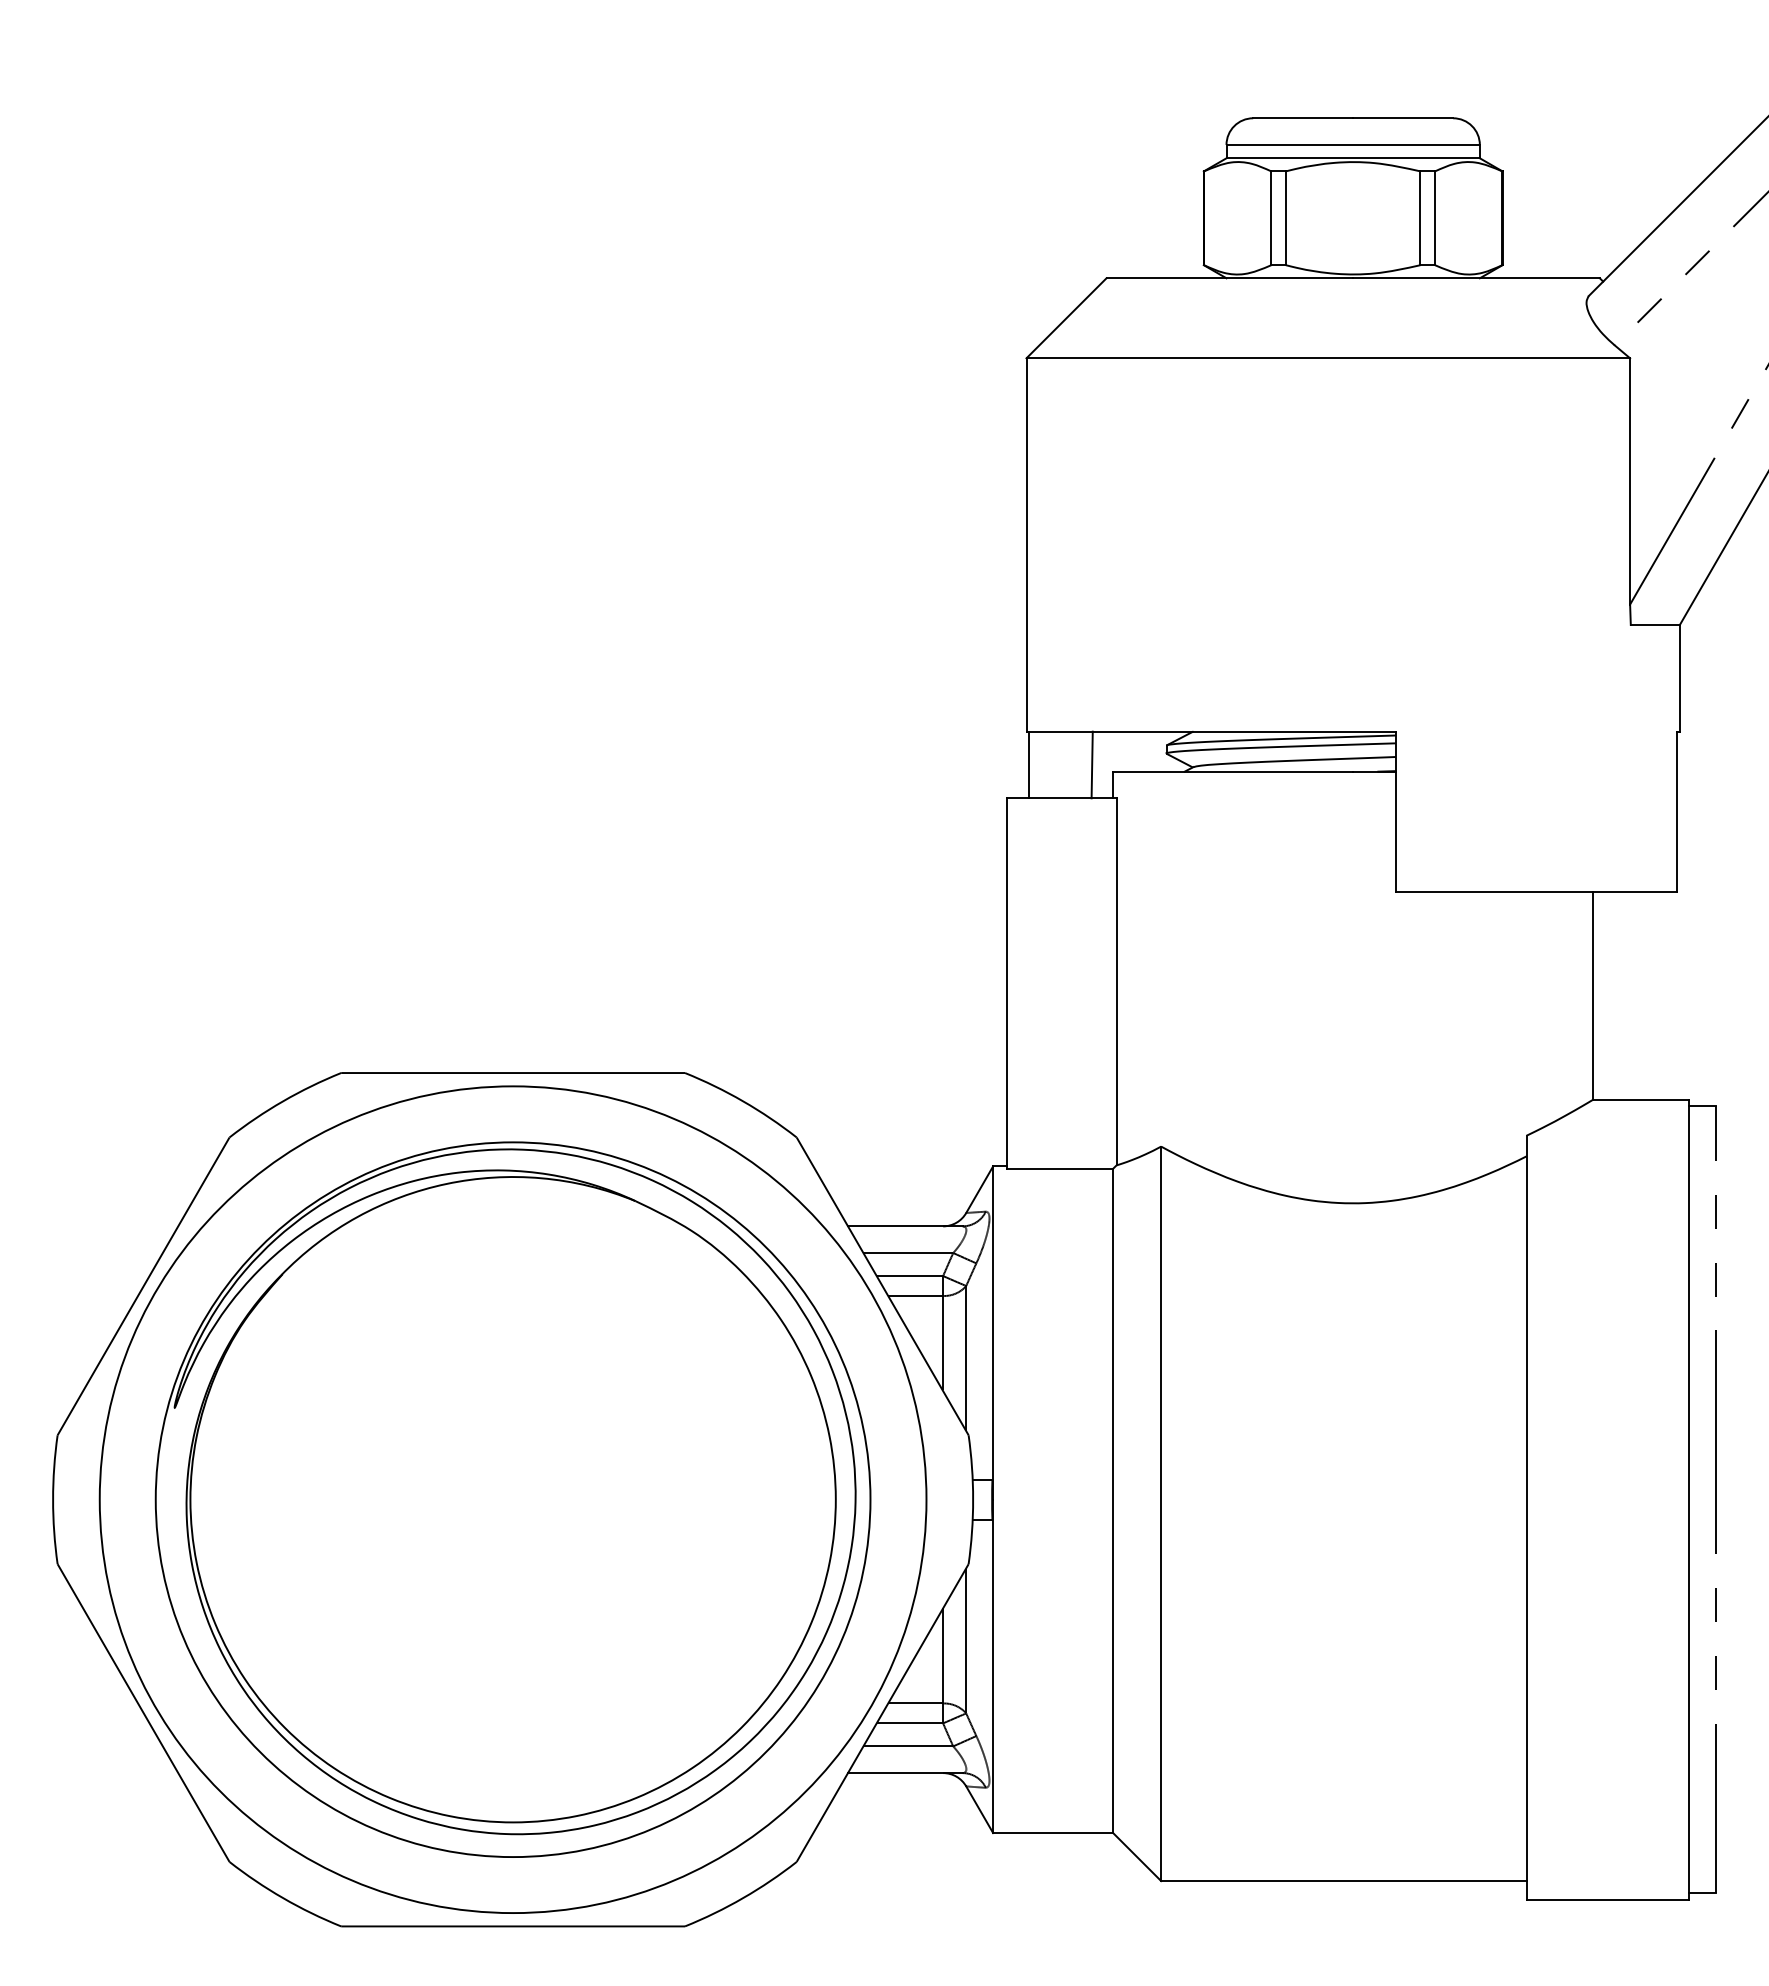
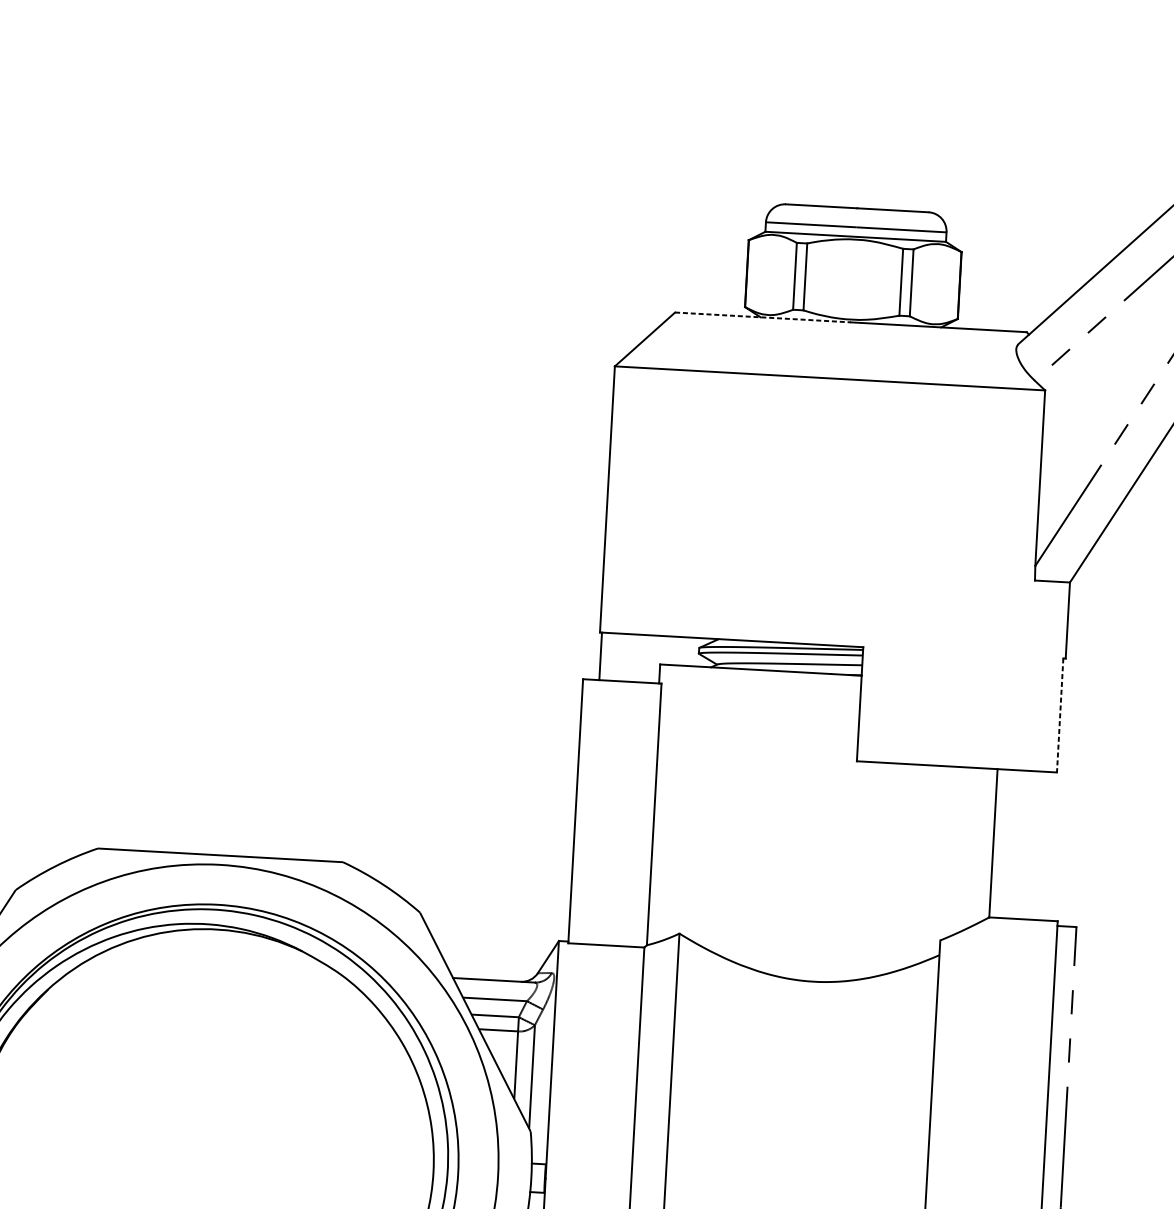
line: (1230, 278) -> (763, 317), solid -> dashed
line: (1091, 764) -> (645, 658), removed
line: (1676, 812) -> (1060, 716), solid -> dashed

